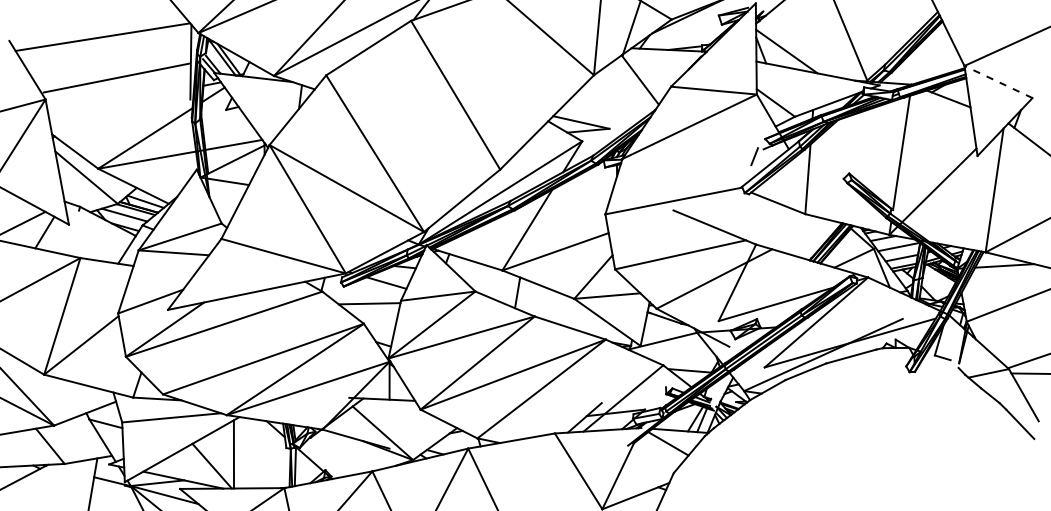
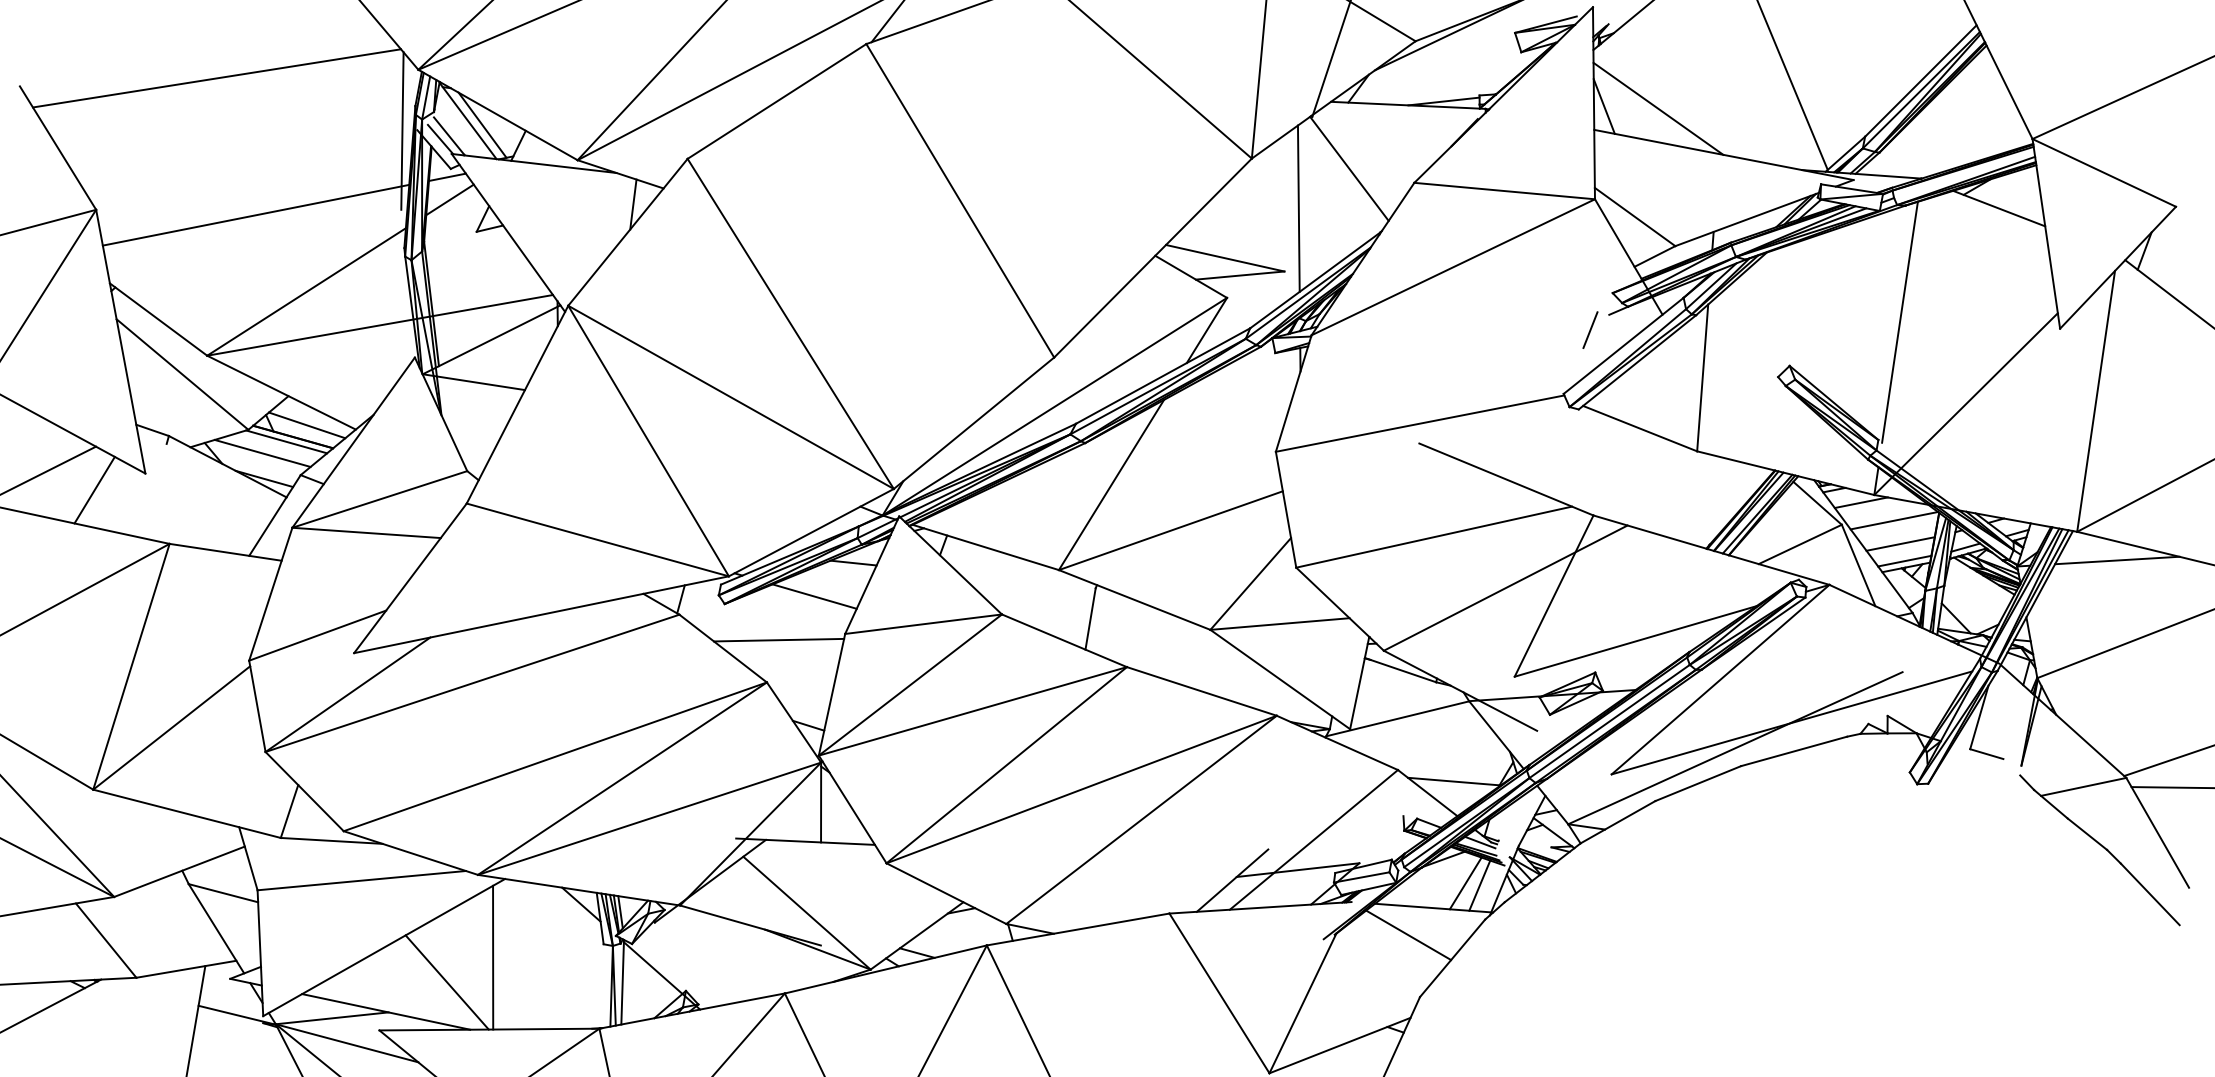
line: (116, 77) -> (256, 213), moved
line: (998, 82) -> (2104, 173), dashed -> solid
line: (615, 98) -> (1297, 207), added

